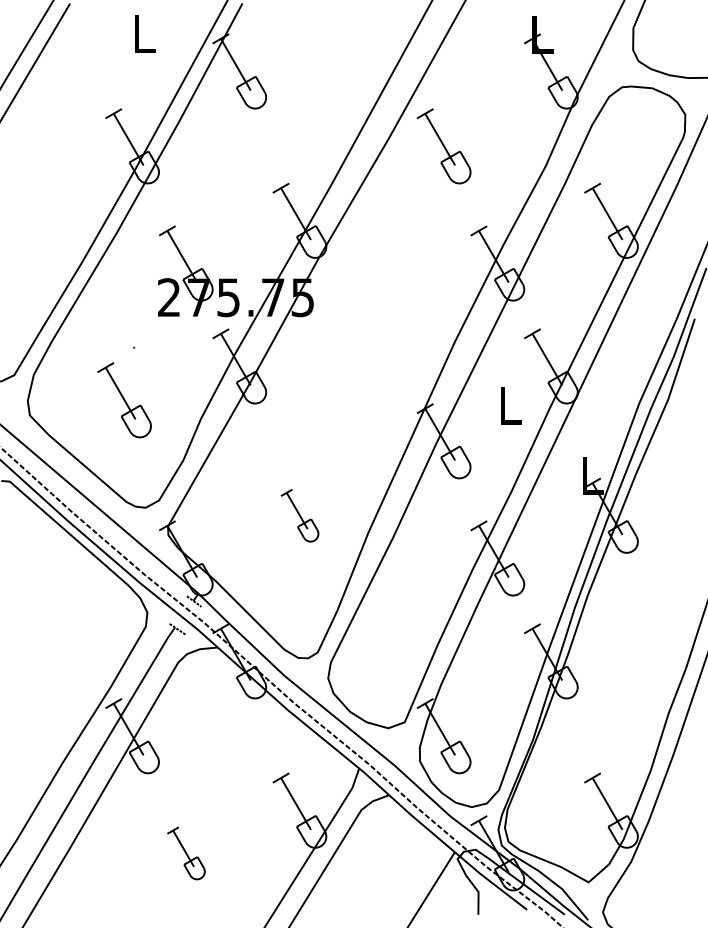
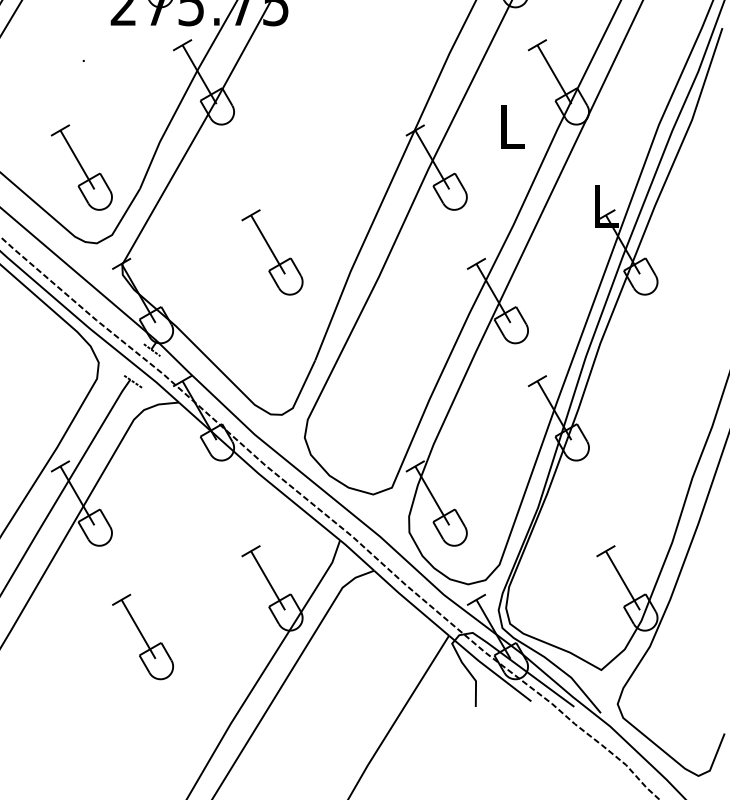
part: (124, 400) -> (81, 167), moved
part: (299, 515) -> (272, 252), size x1.43
part: (186, 853) -> (143, 637), size x1.43

